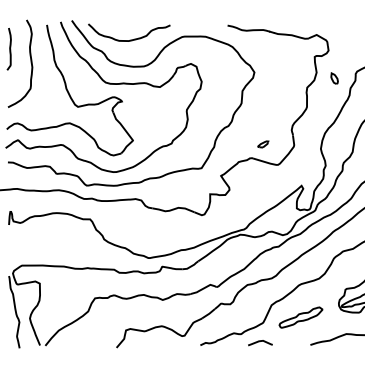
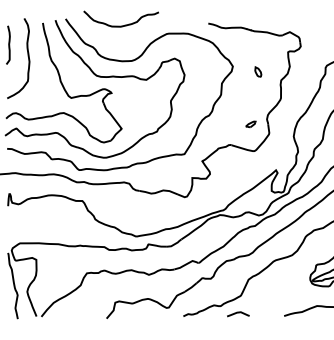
curve: (128, 39) -> (120, 25), moved
part: (334, 77) -> (258, 71), moved
part: (262, 144) -> (250, 124), moved
part: (300, 317) -> (275, 290), removed

